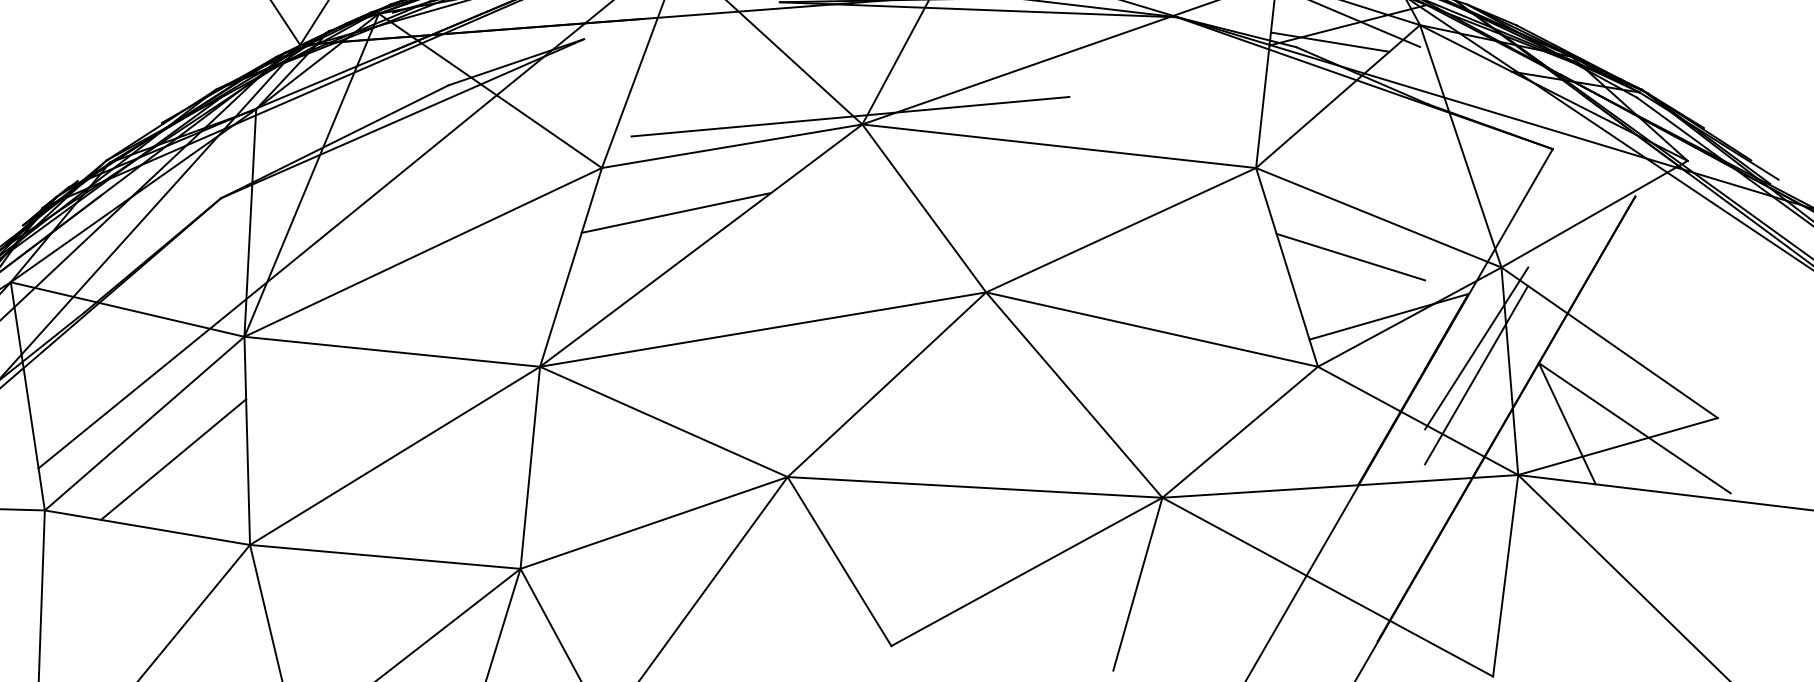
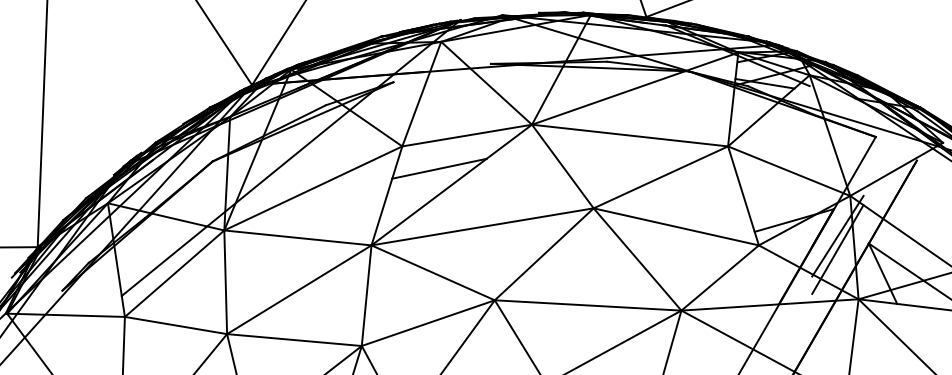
line: (851, 115) -> (526, 120), removed
line: (1351, 256) -> (775, 190), removed
line: (172, 459) -> (188, 291), removed

